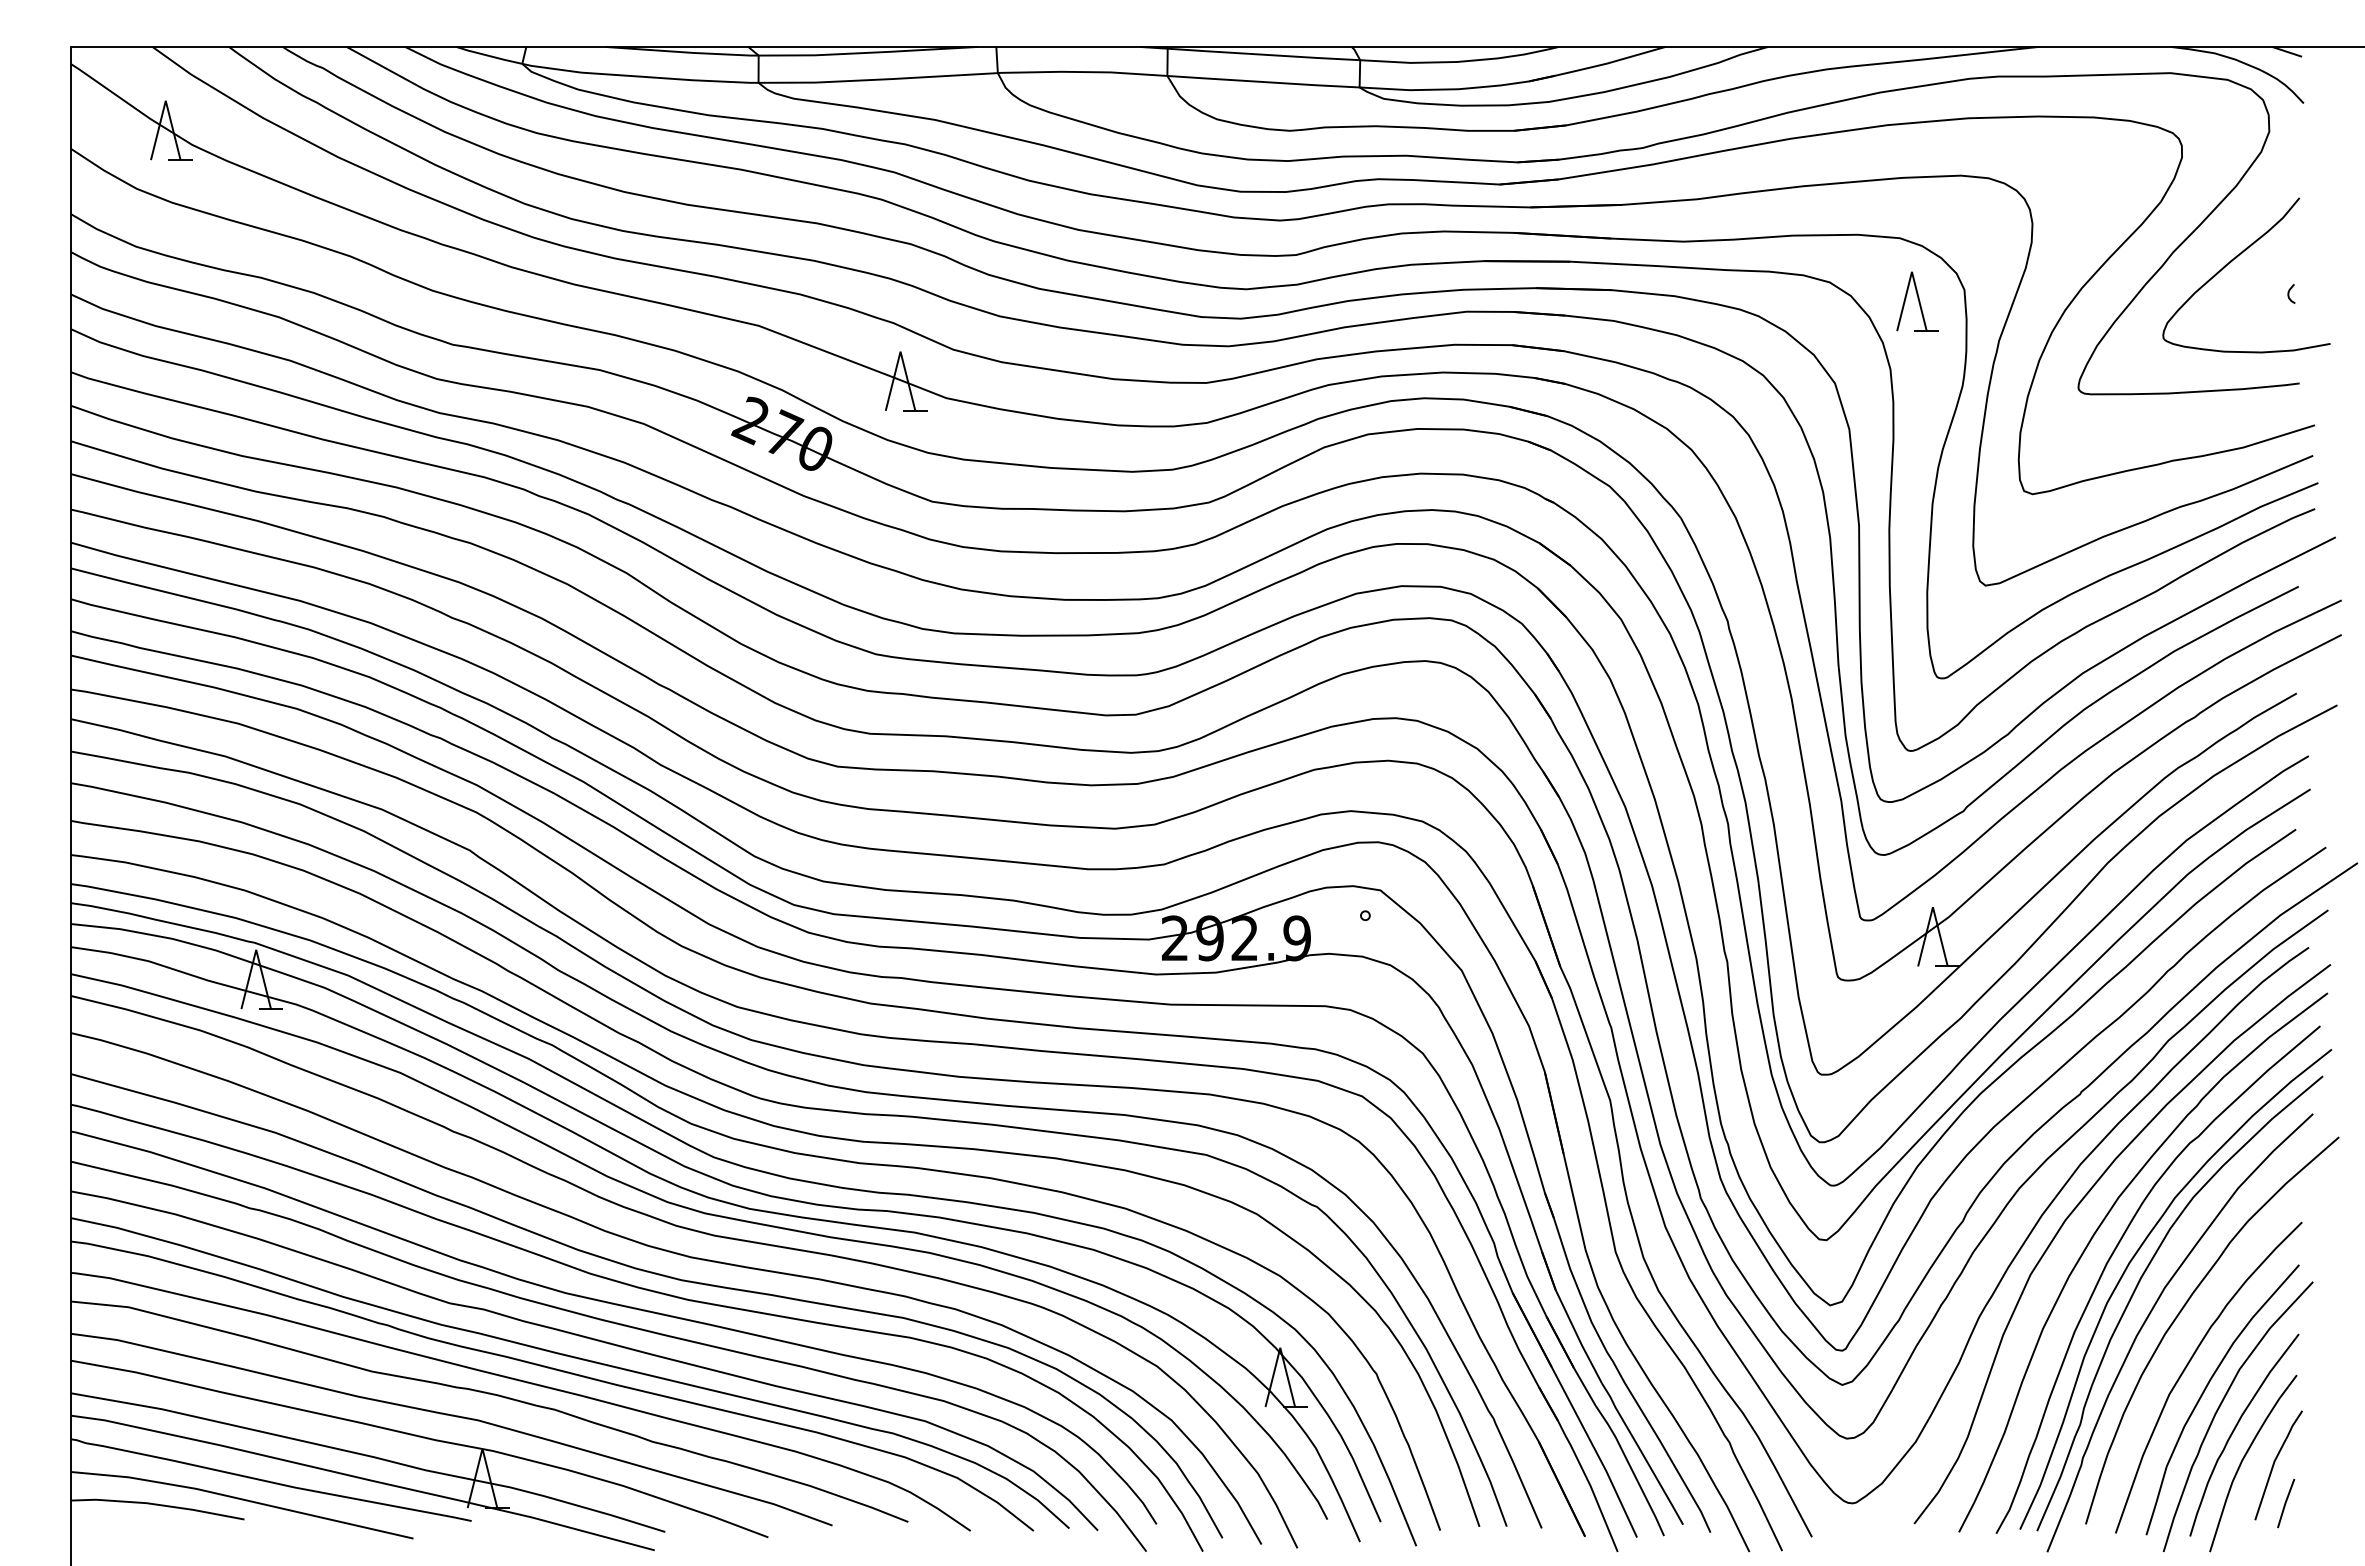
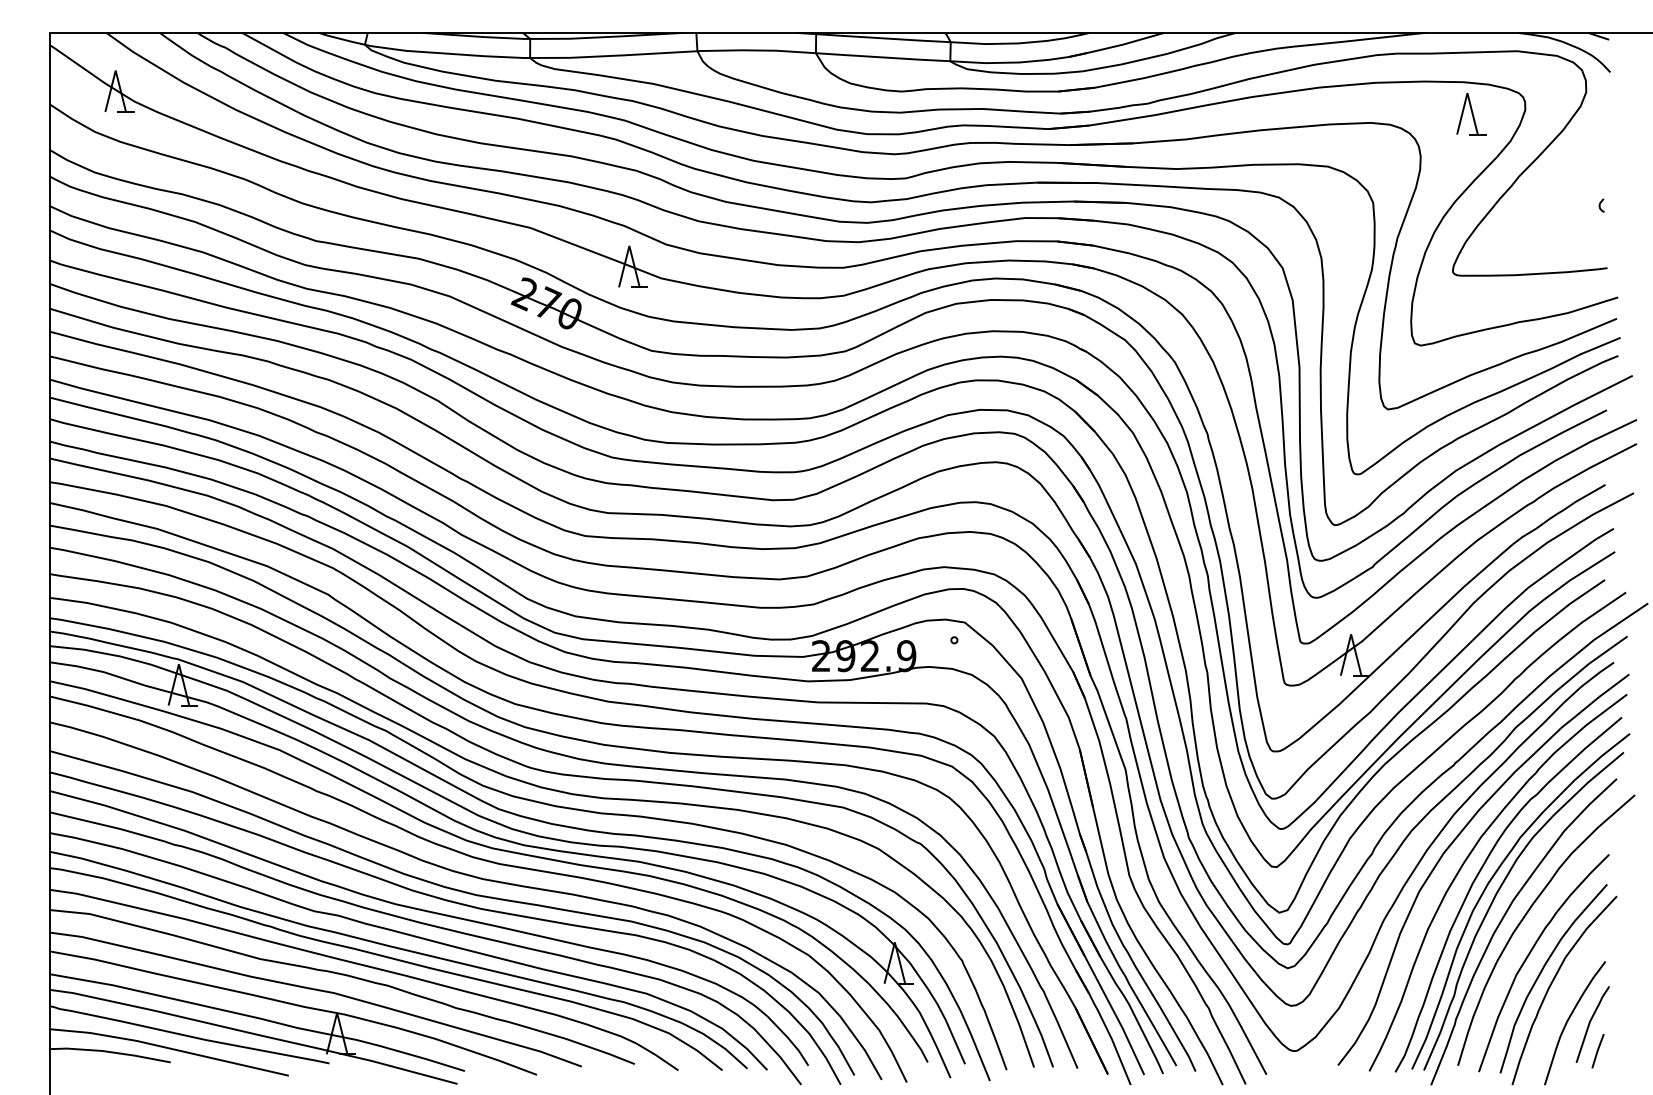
curve: (2238, 258) -> (1564, 180), removed
part: (1917, 302) -> (1471, 114), moved
curve: (2235, 1430) -> (1562, 1000), removed

